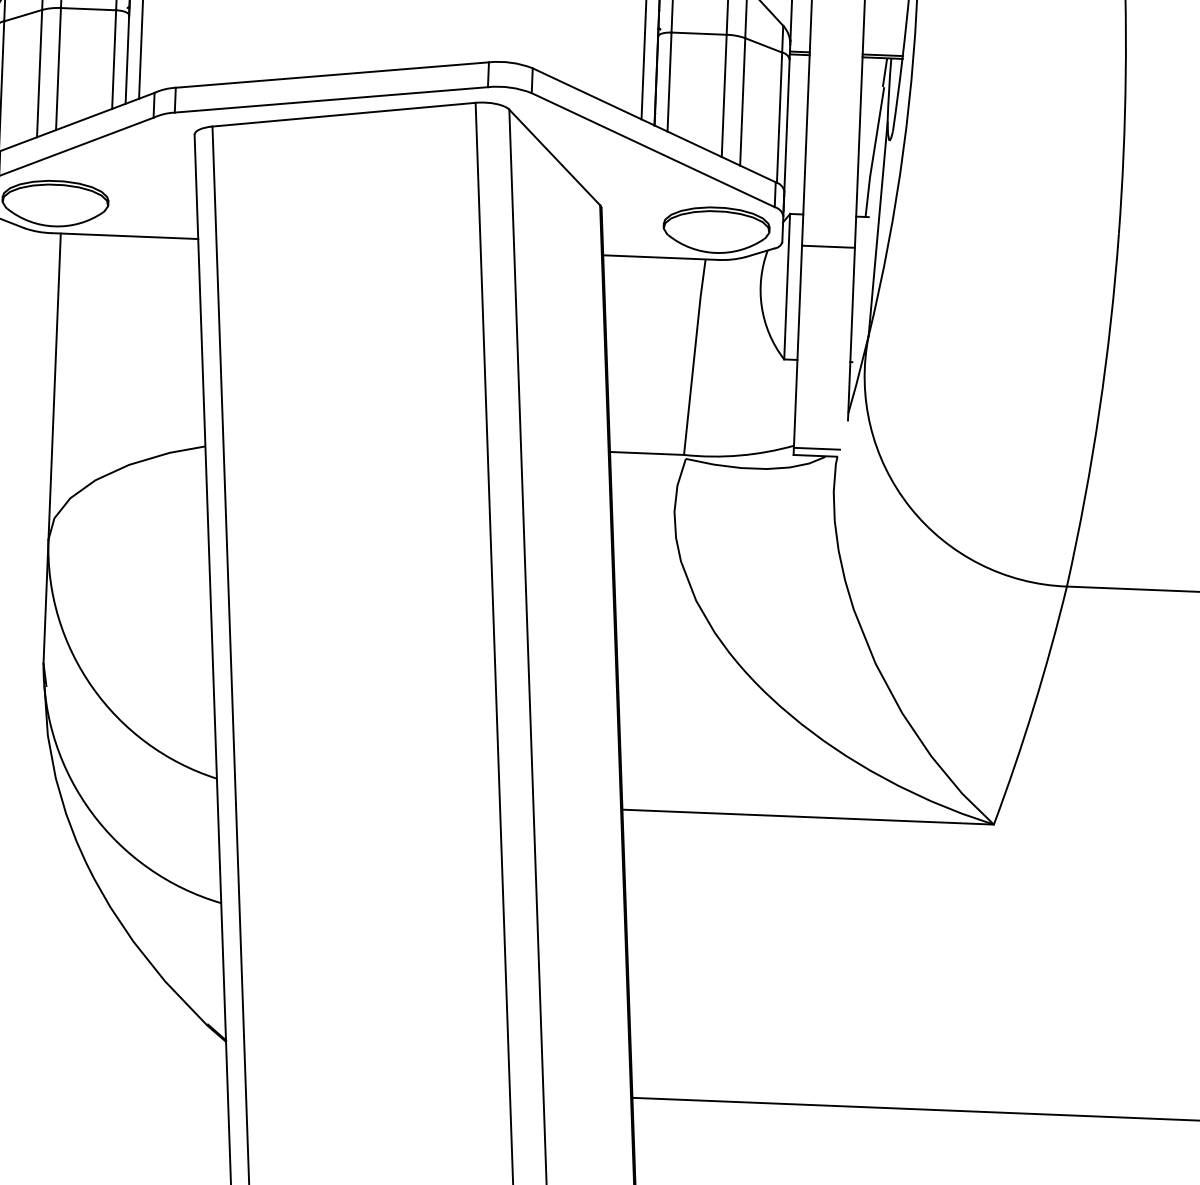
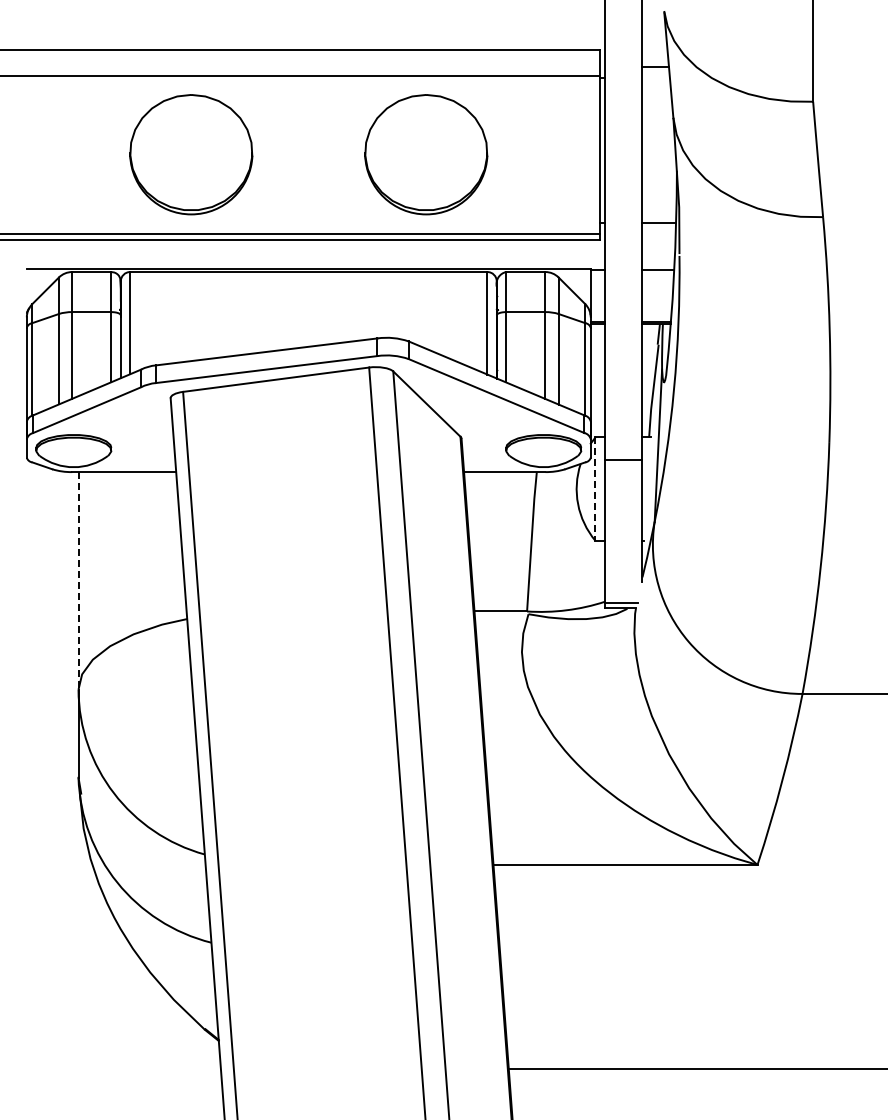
line: (787, 287) -> (595, 489), solid -> dashed
line: (54, 386) -> (78, 580), solid -> dashed

